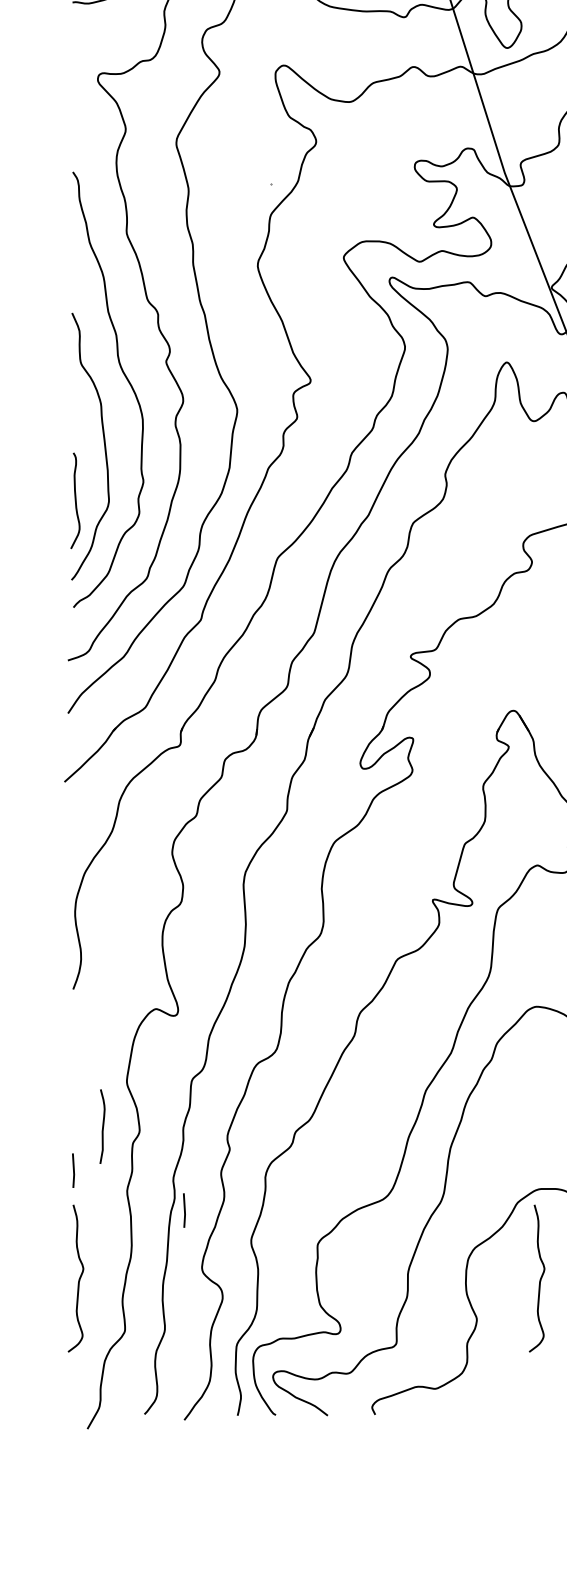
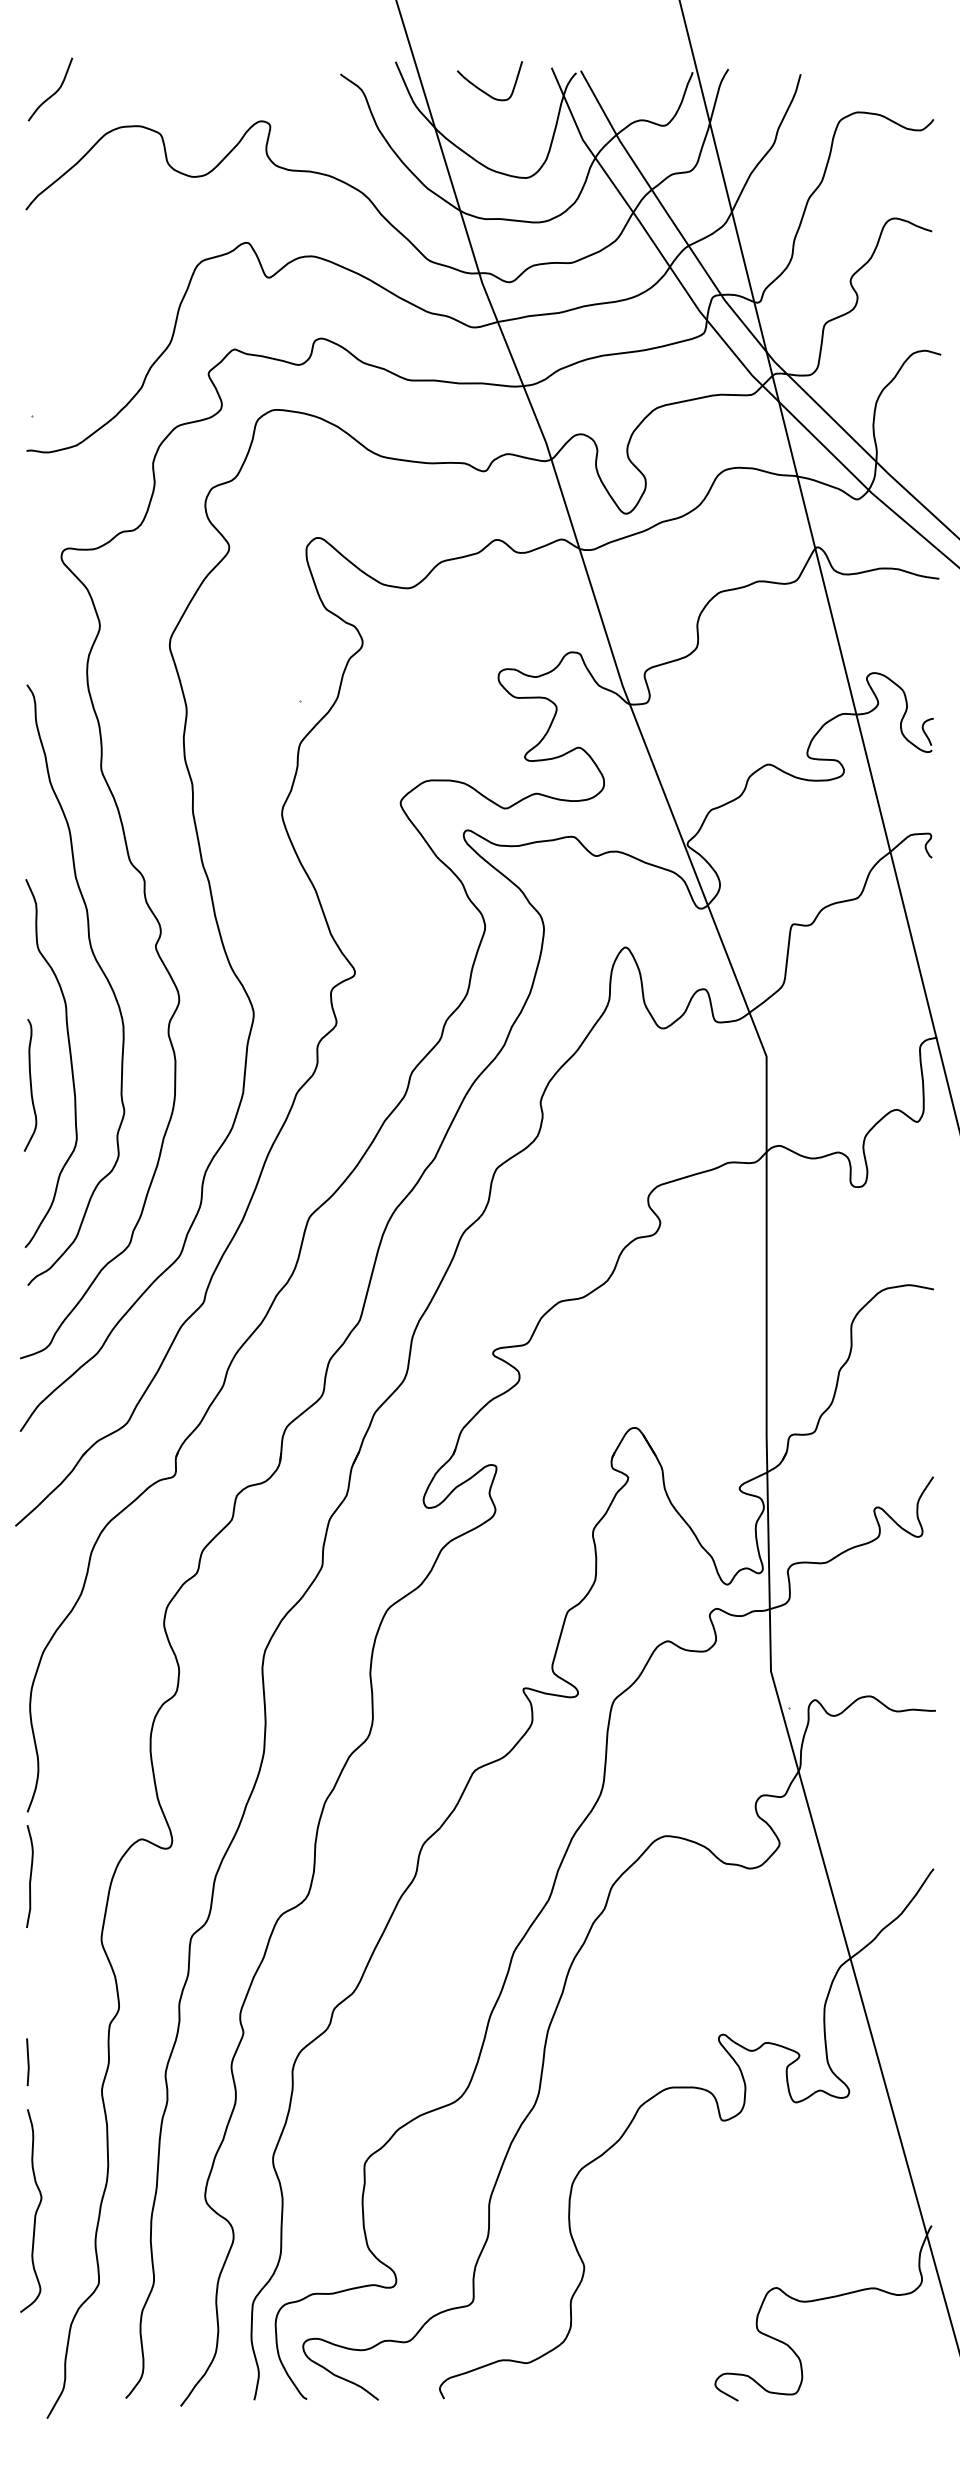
curve: (75, 500) -> (30, 1085), moved
curve: (102, 1126) -> (29, 1876), moved
line: (184, 1210) -> (180, 2116), removed
curve: (540, 1278) -> (671, 2211), removed

